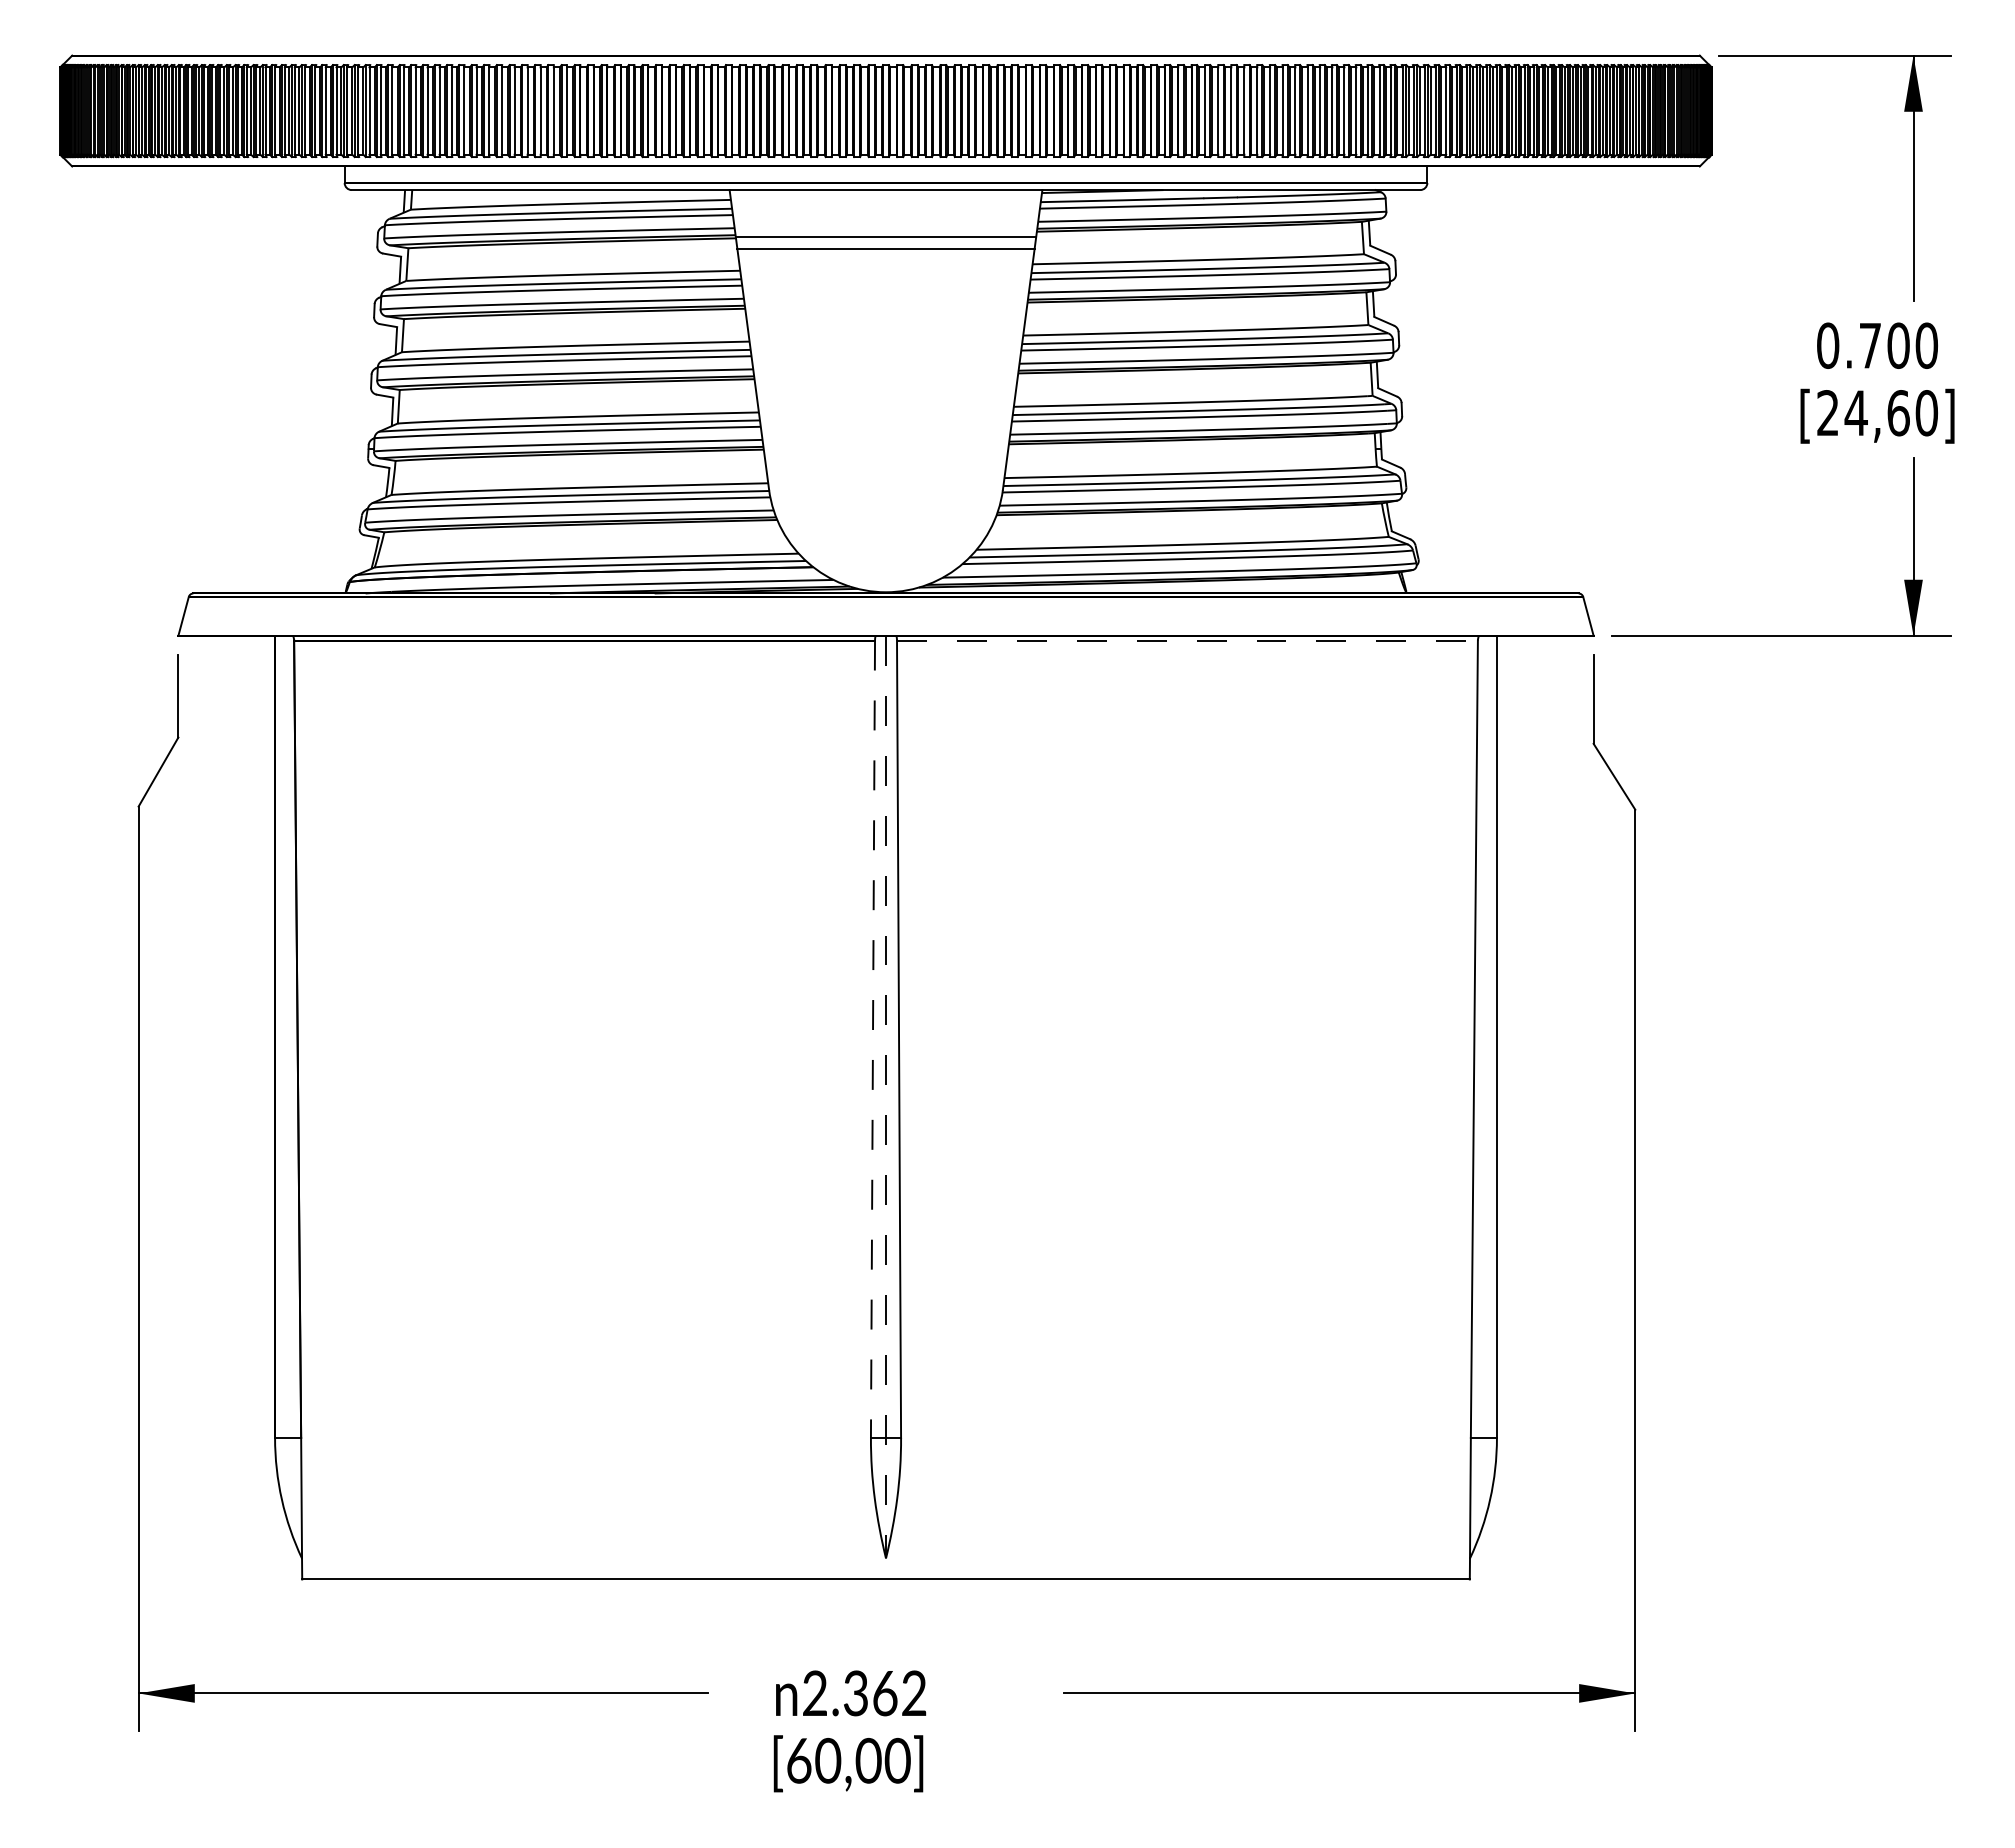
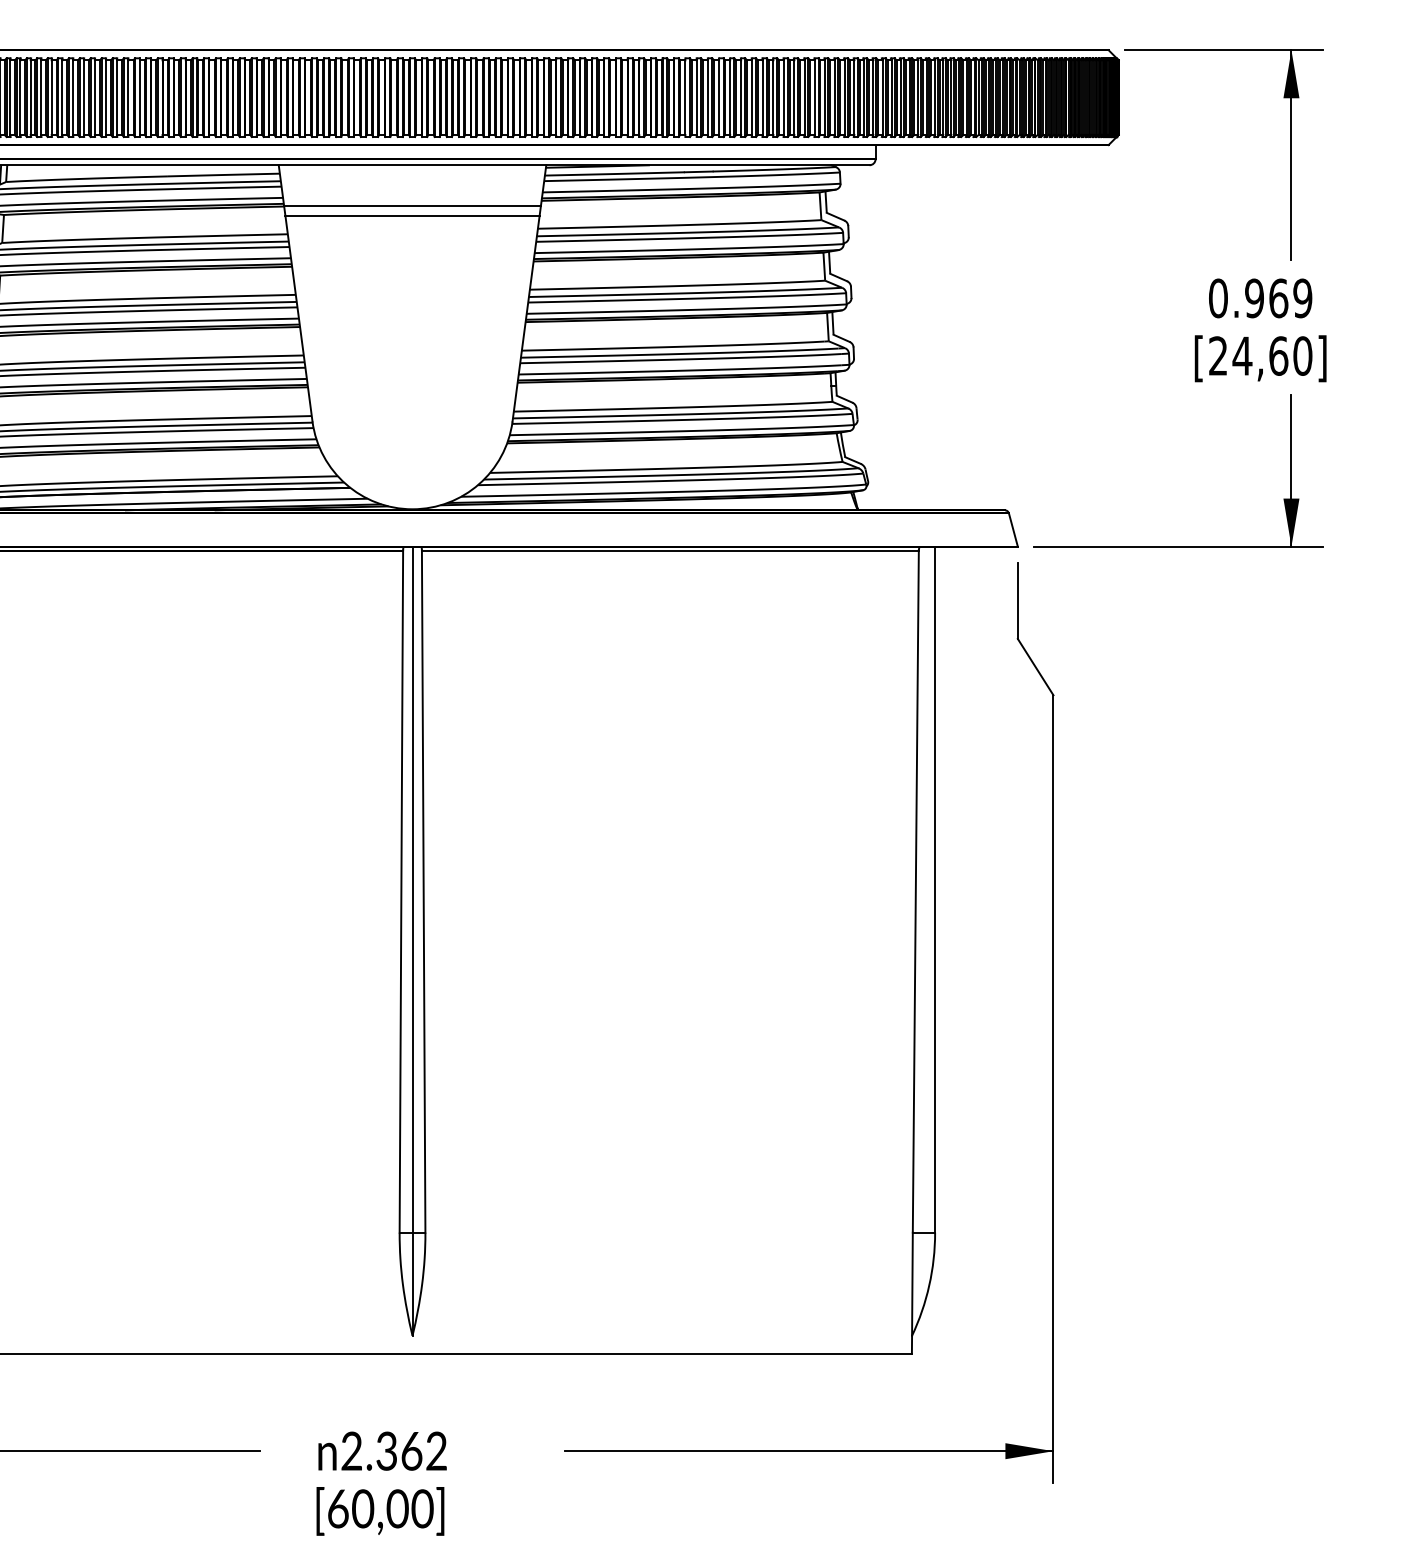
text: (1898, 345) -> (1278, 298), 0.700 -> 0.969
line: (1187, 640) -> (670, 550), dashed -> solid
line: (872, 1039) -> (400, 891), dashed -> solid
line: (886, 1097) -> (412, 941), dashed -> solid

